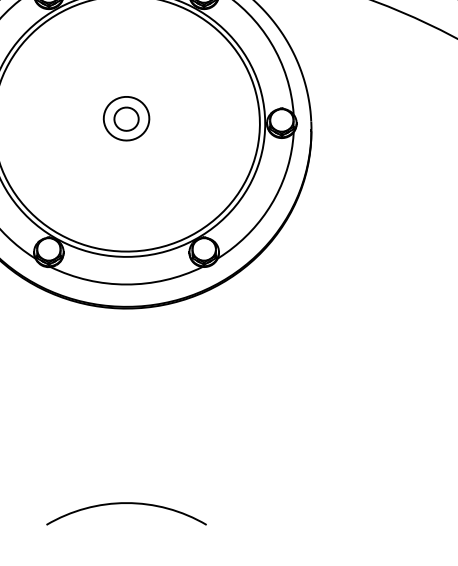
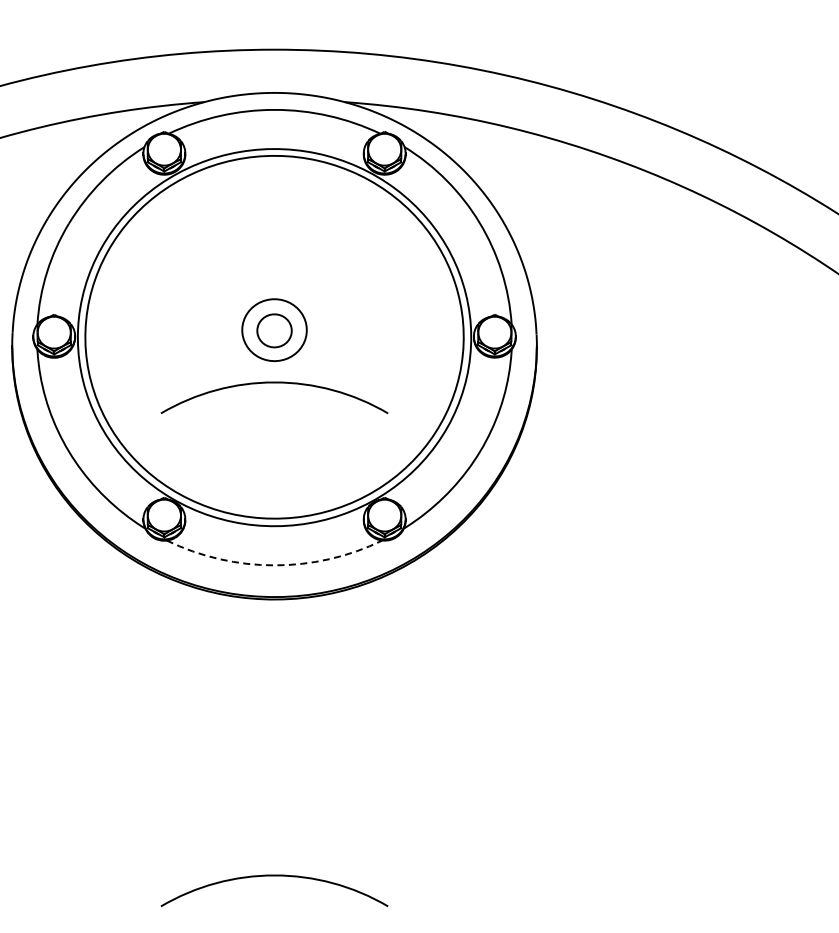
arc: (126, 156) -> (274, 383), added
arc: (126, 284) -> (274, 565), solid -> dashed

